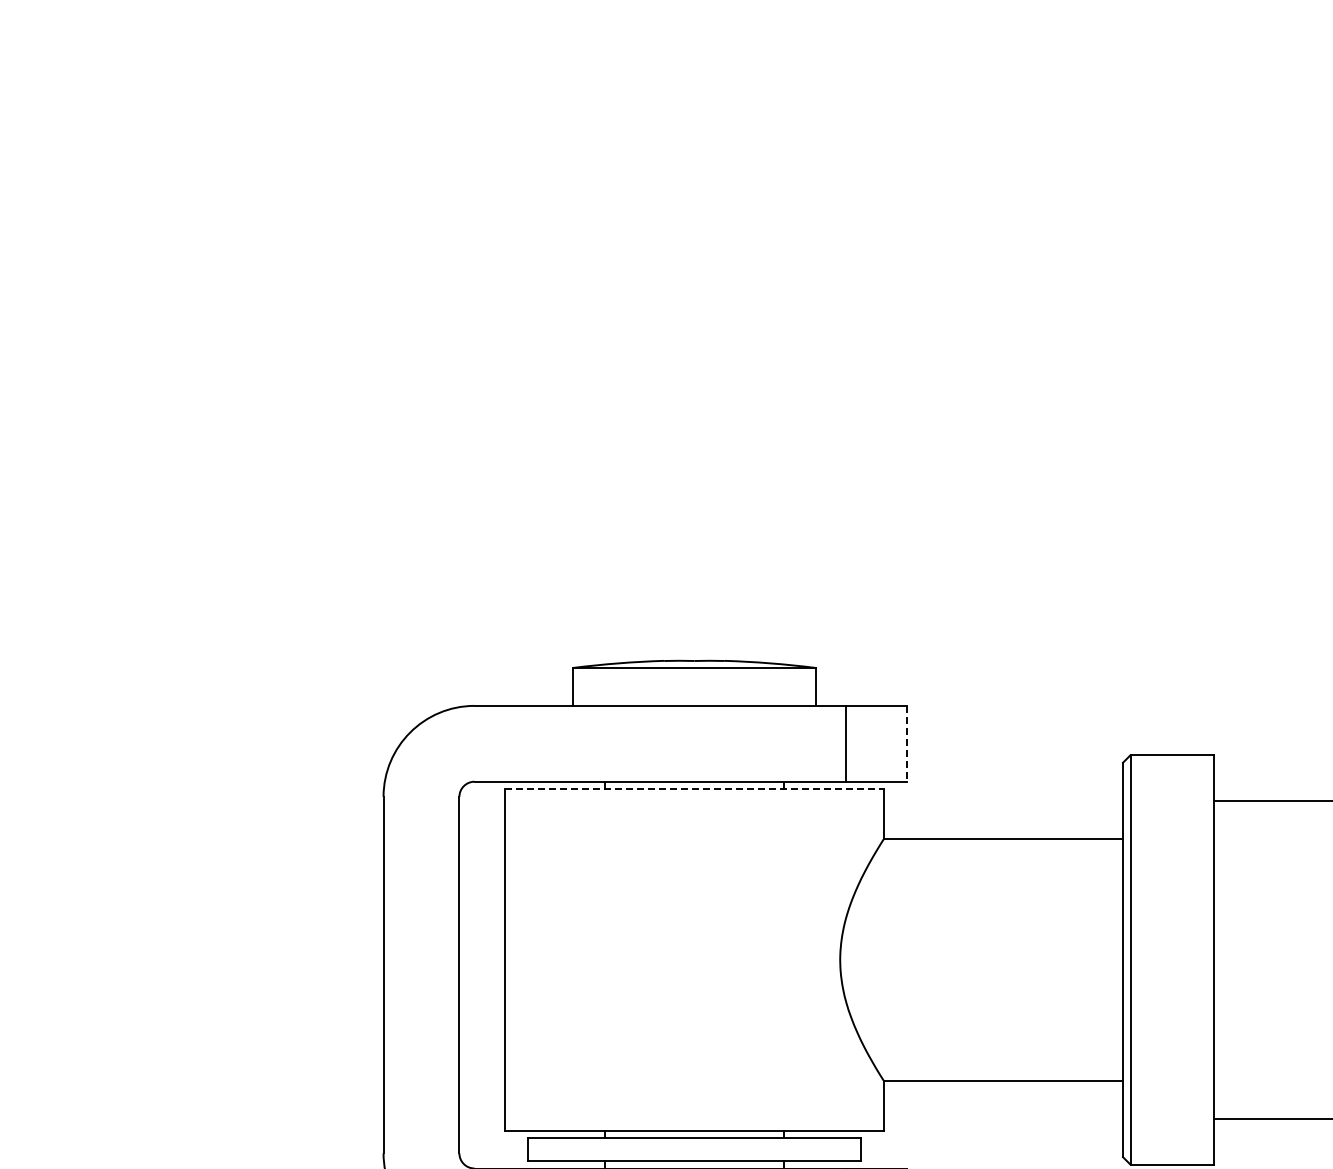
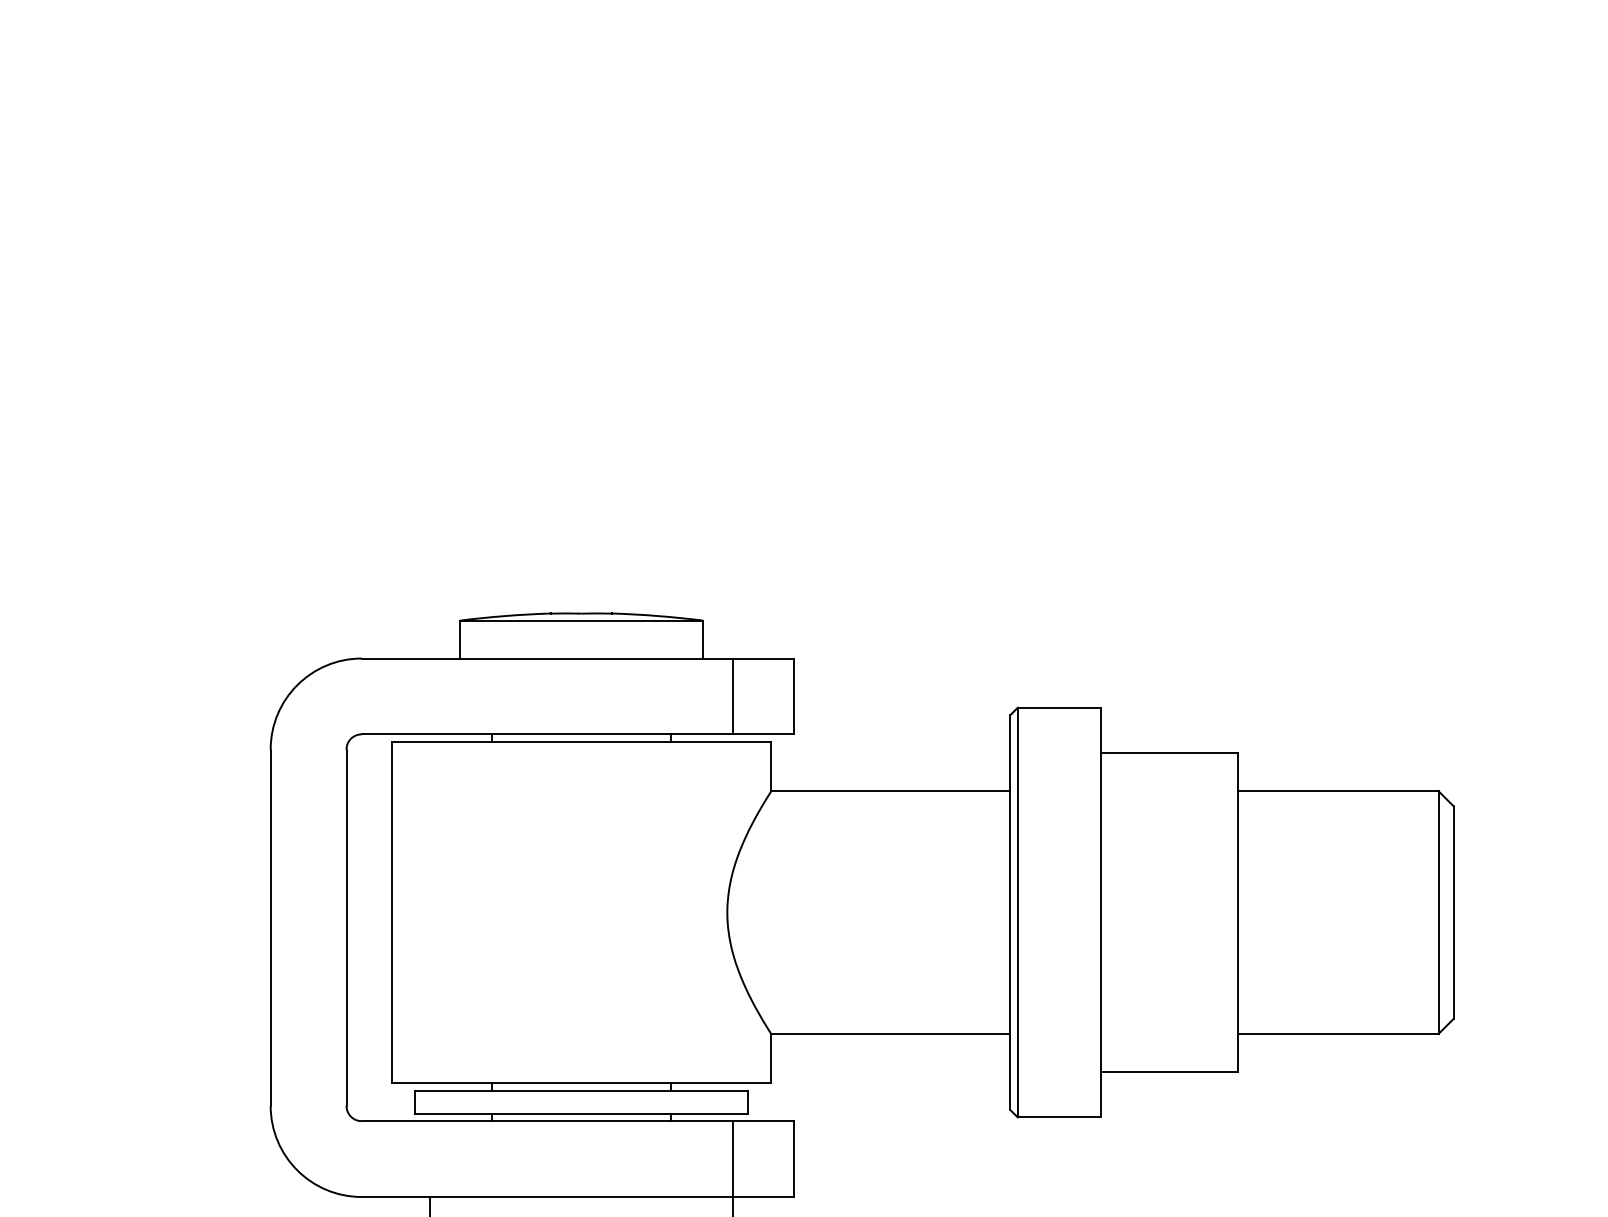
line: (906, 743) -> (793, 696), dashed -> solid
line: (694, 788) -> (581, 741), dashed -> solid

